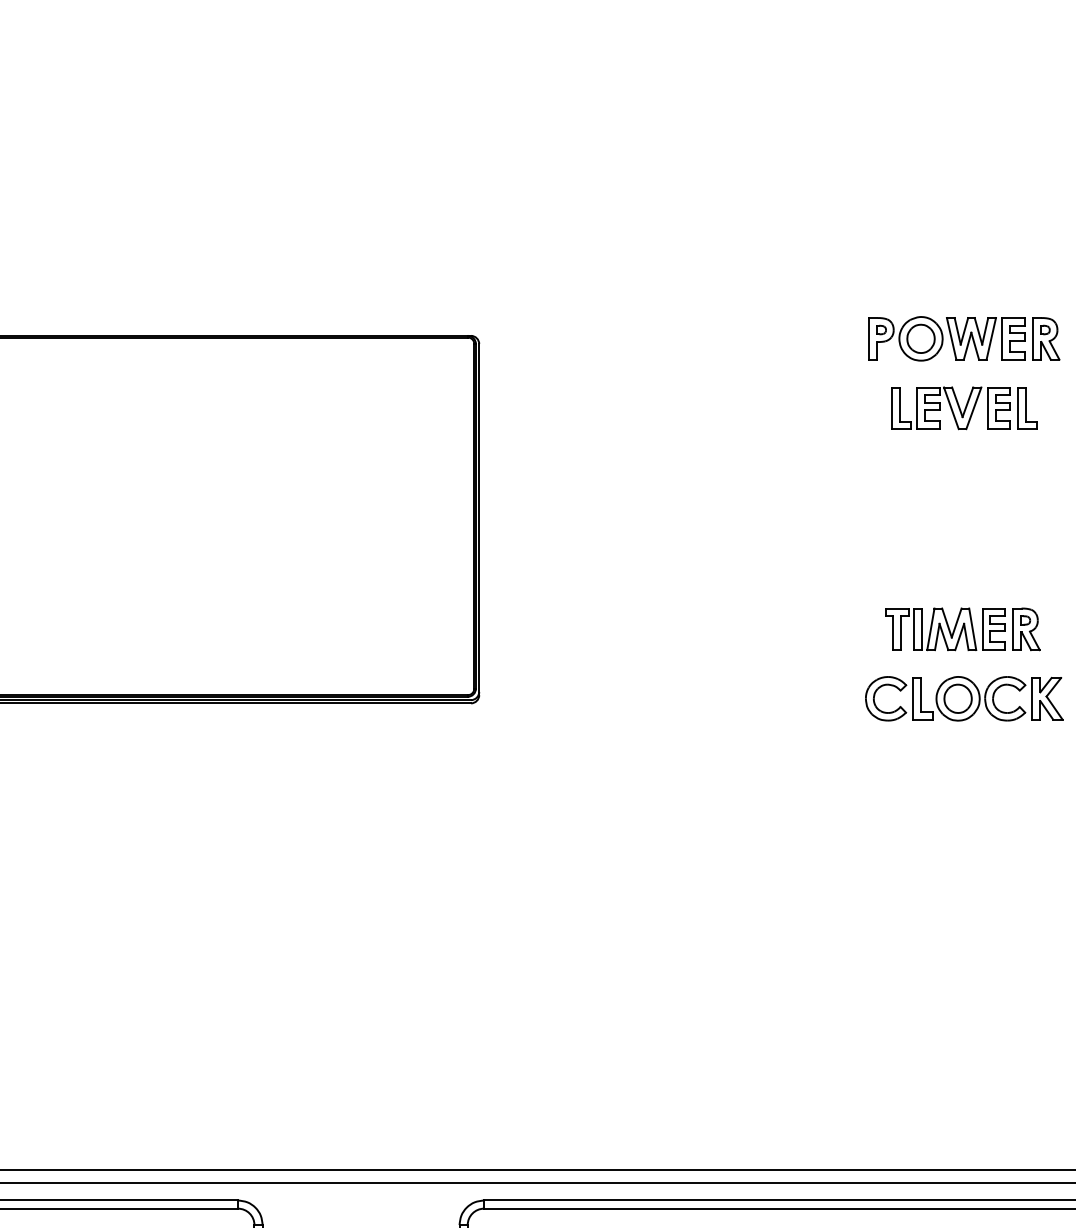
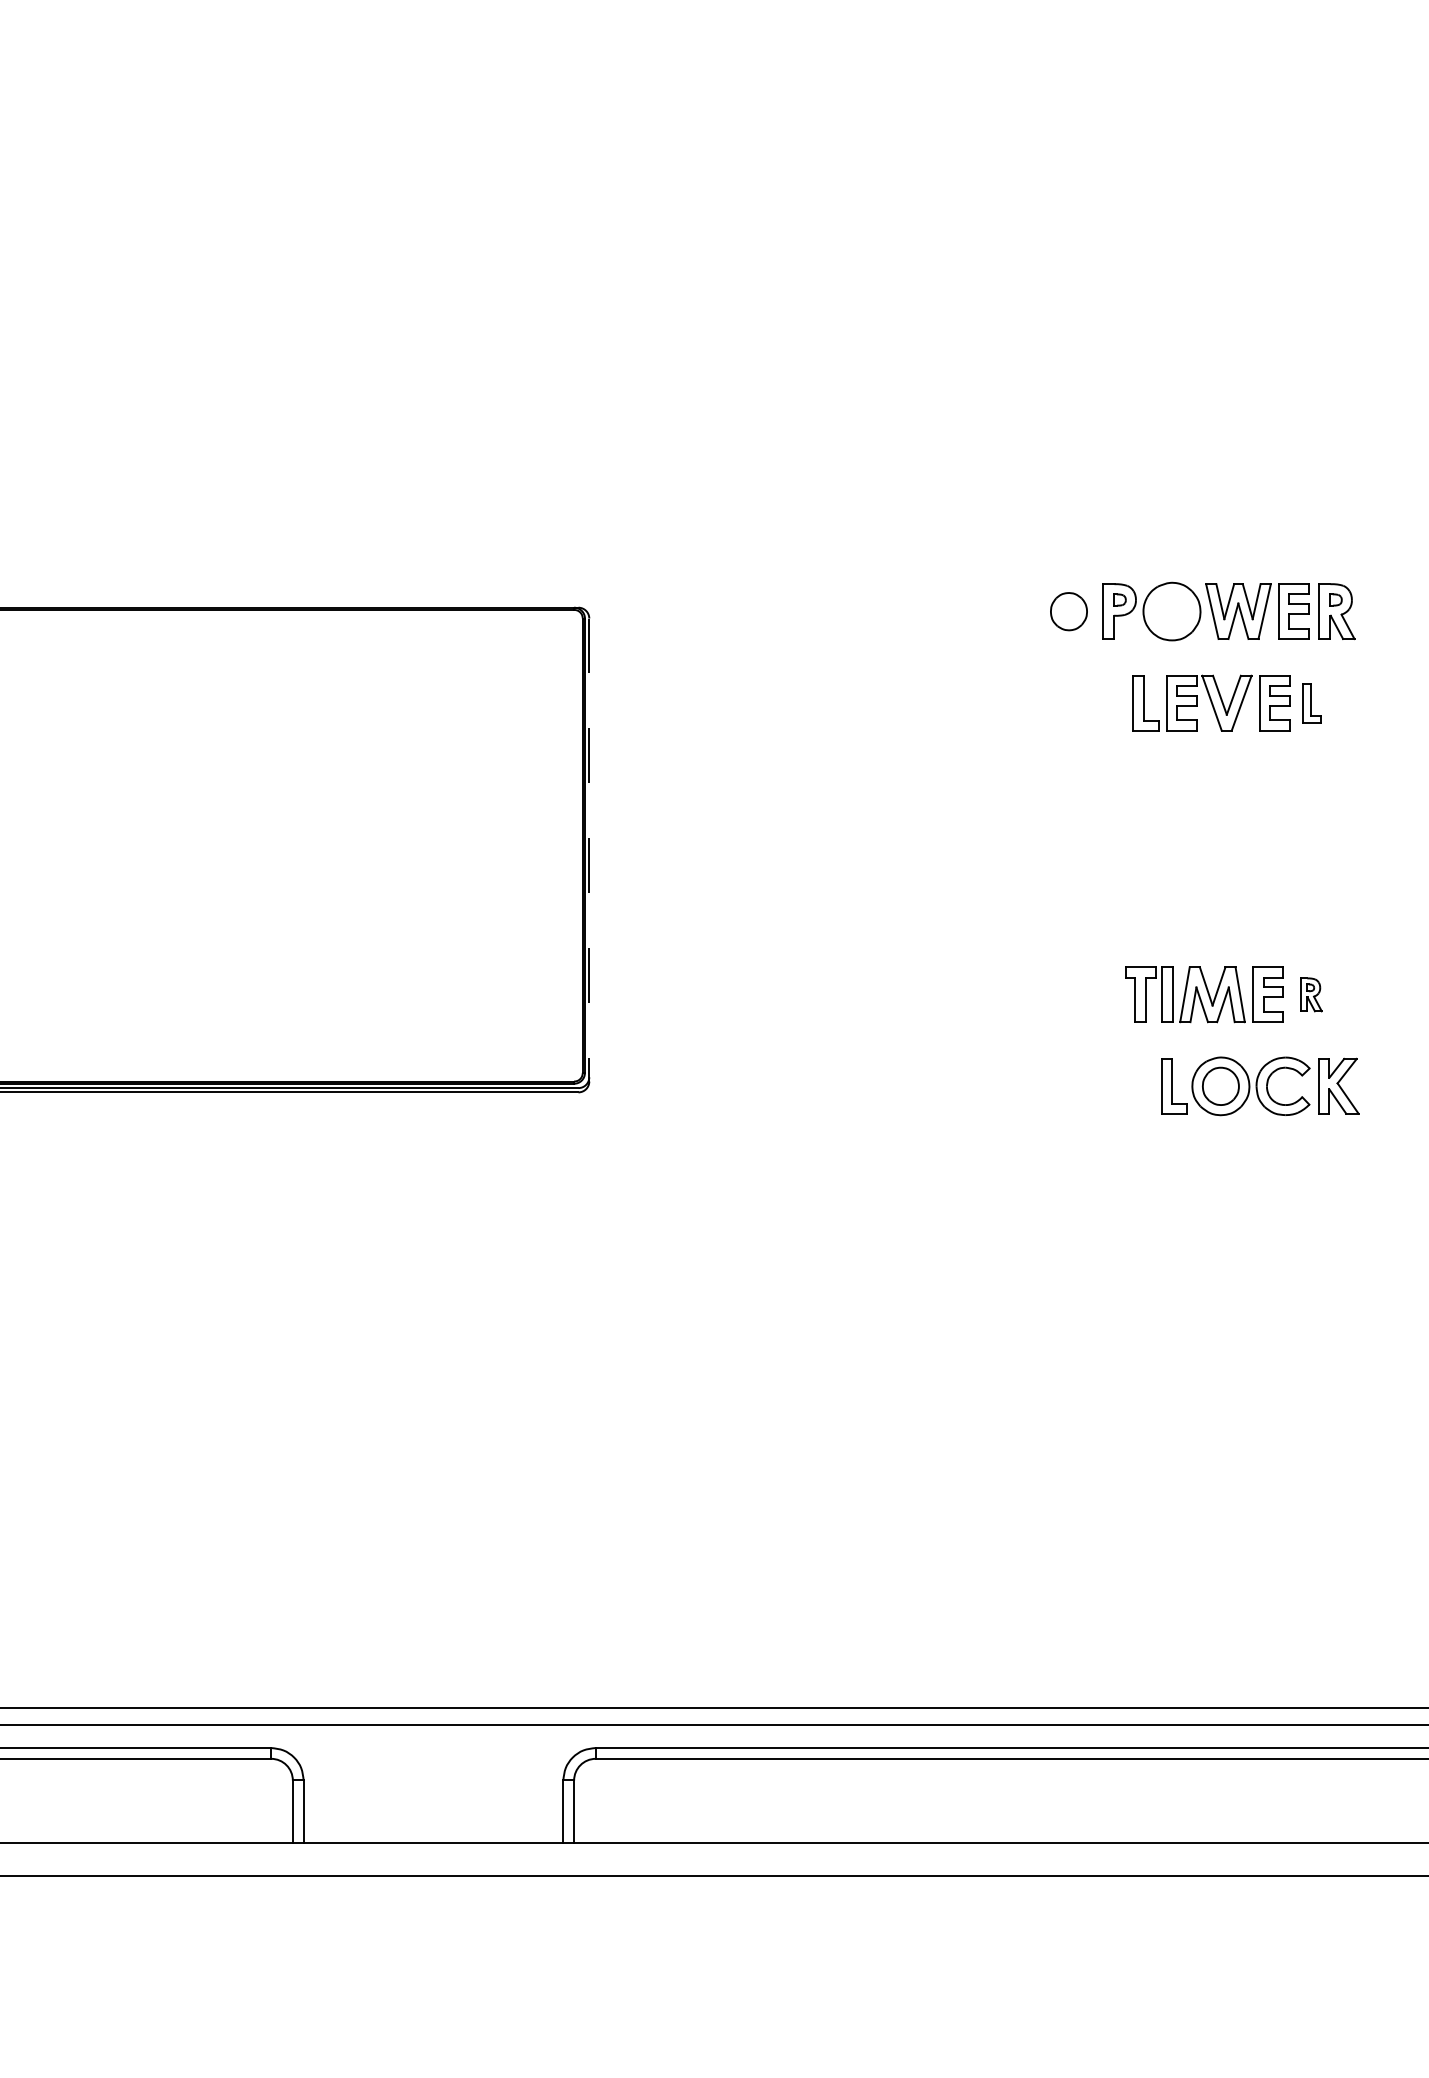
part: (920, 338) -> (1068, 611), moved
part: (1027, 408) -> (1312, 703), size x0.7
line: (479, 519) -> (589, 850), solid -> dashed
part: (1026, 629) -> (1311, 994), size x0.6
part: (875, 695) -> (1111, 1082), removed

